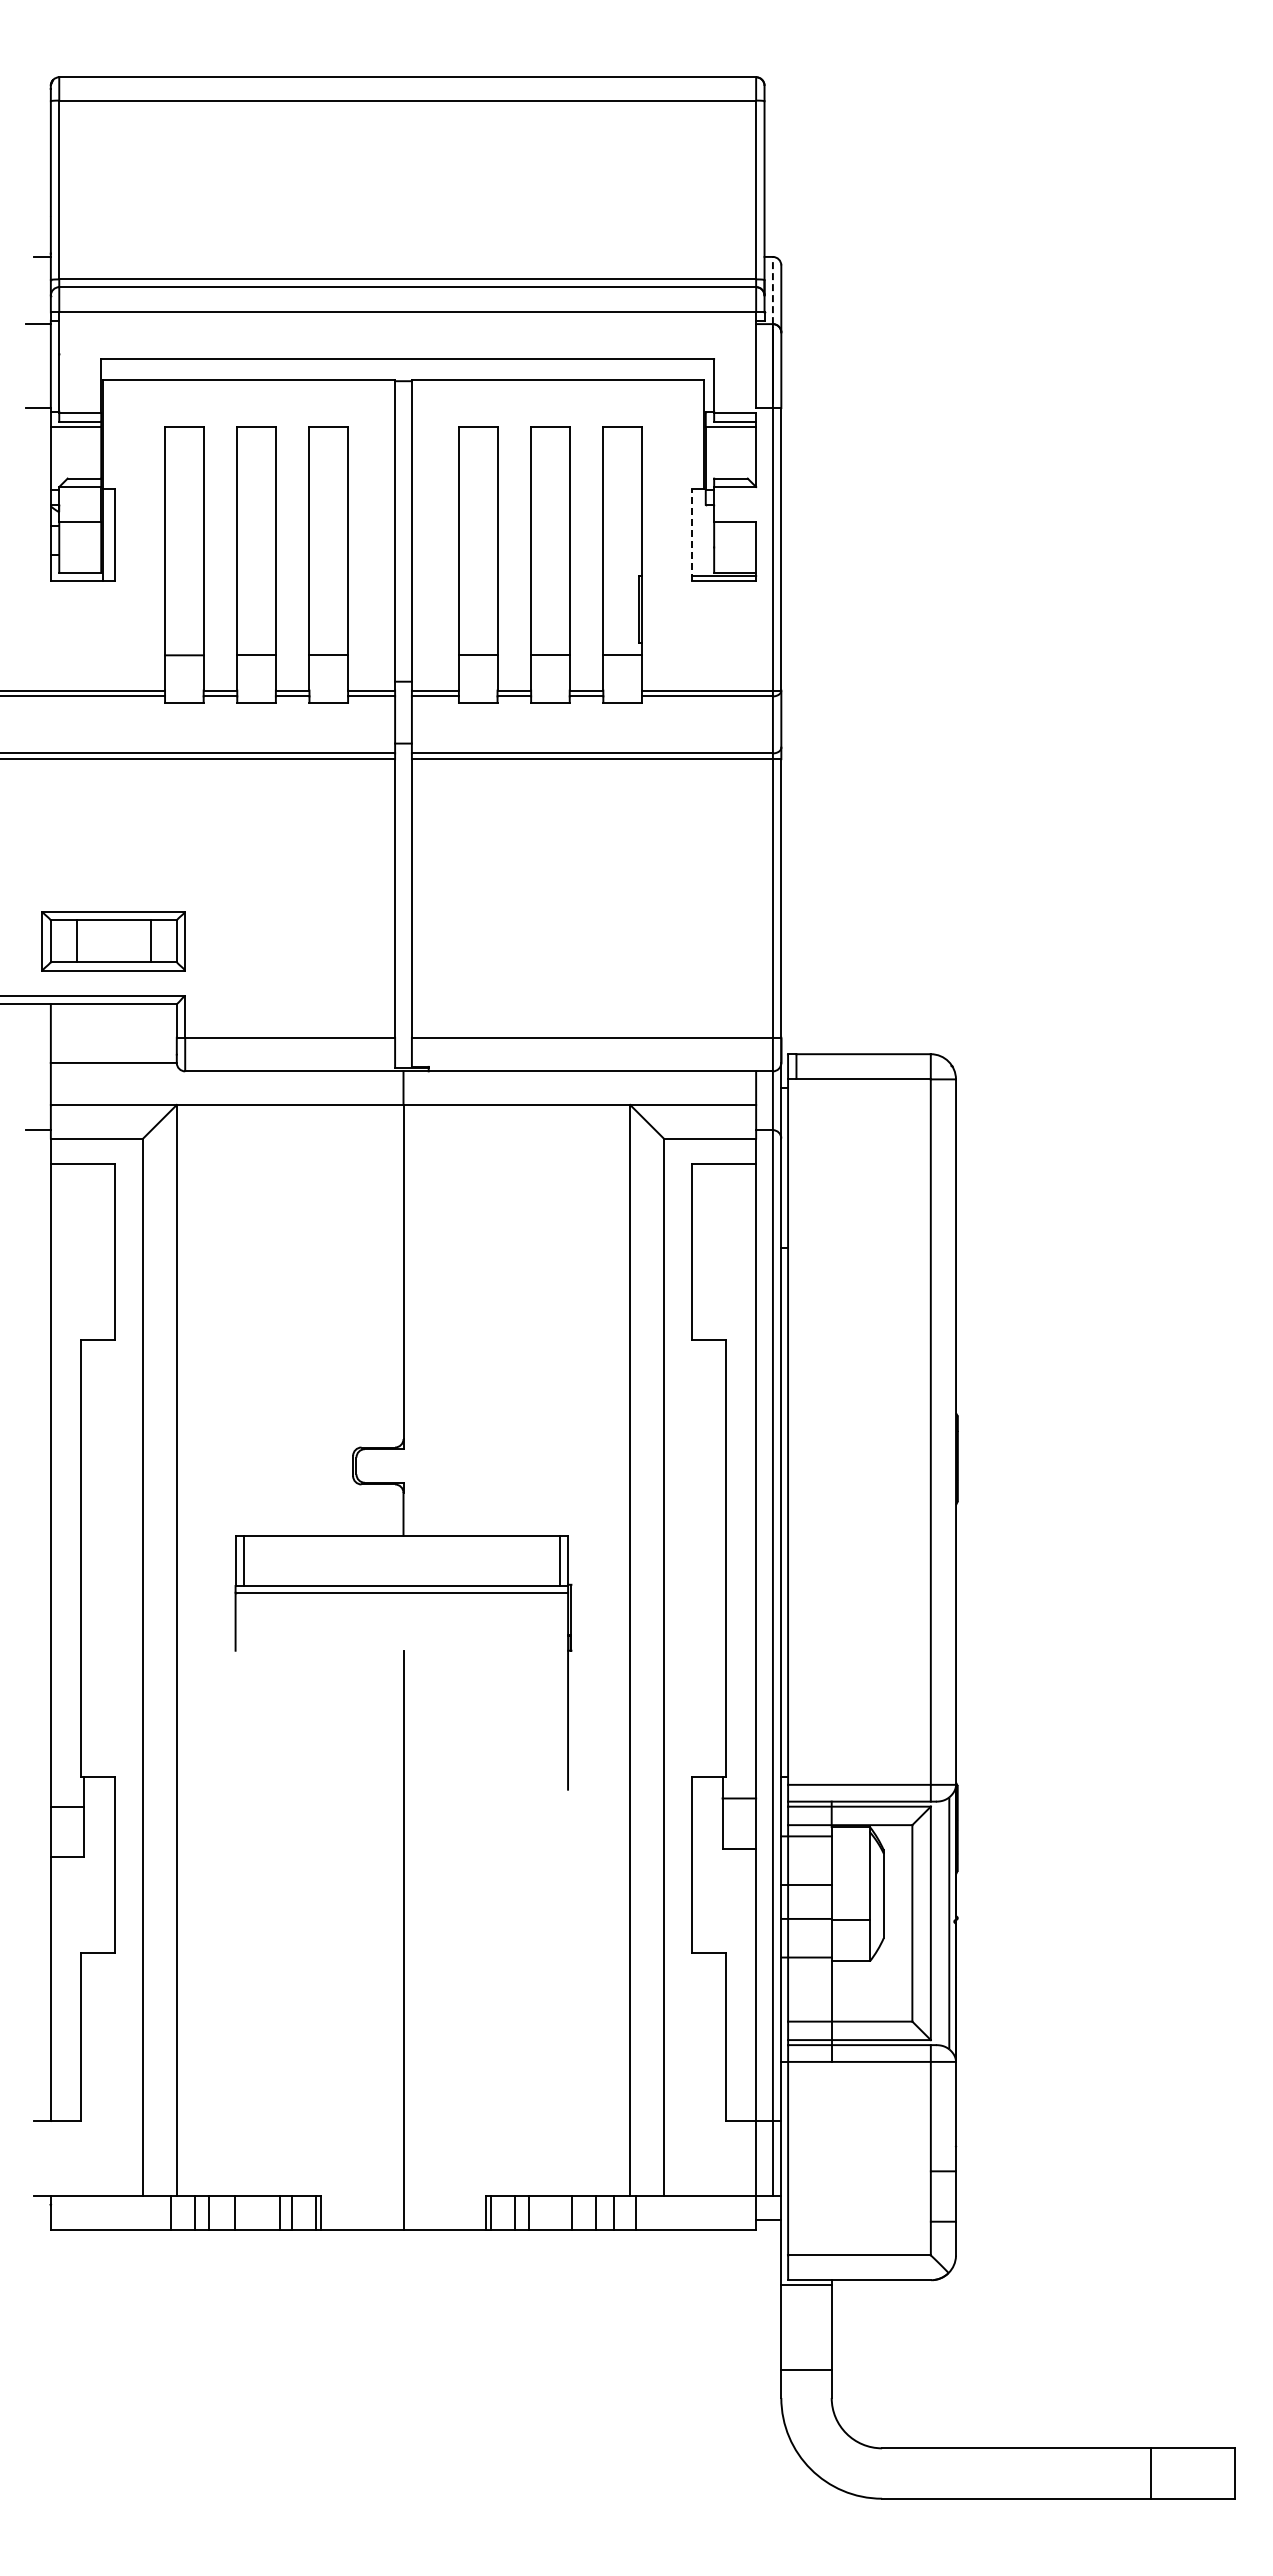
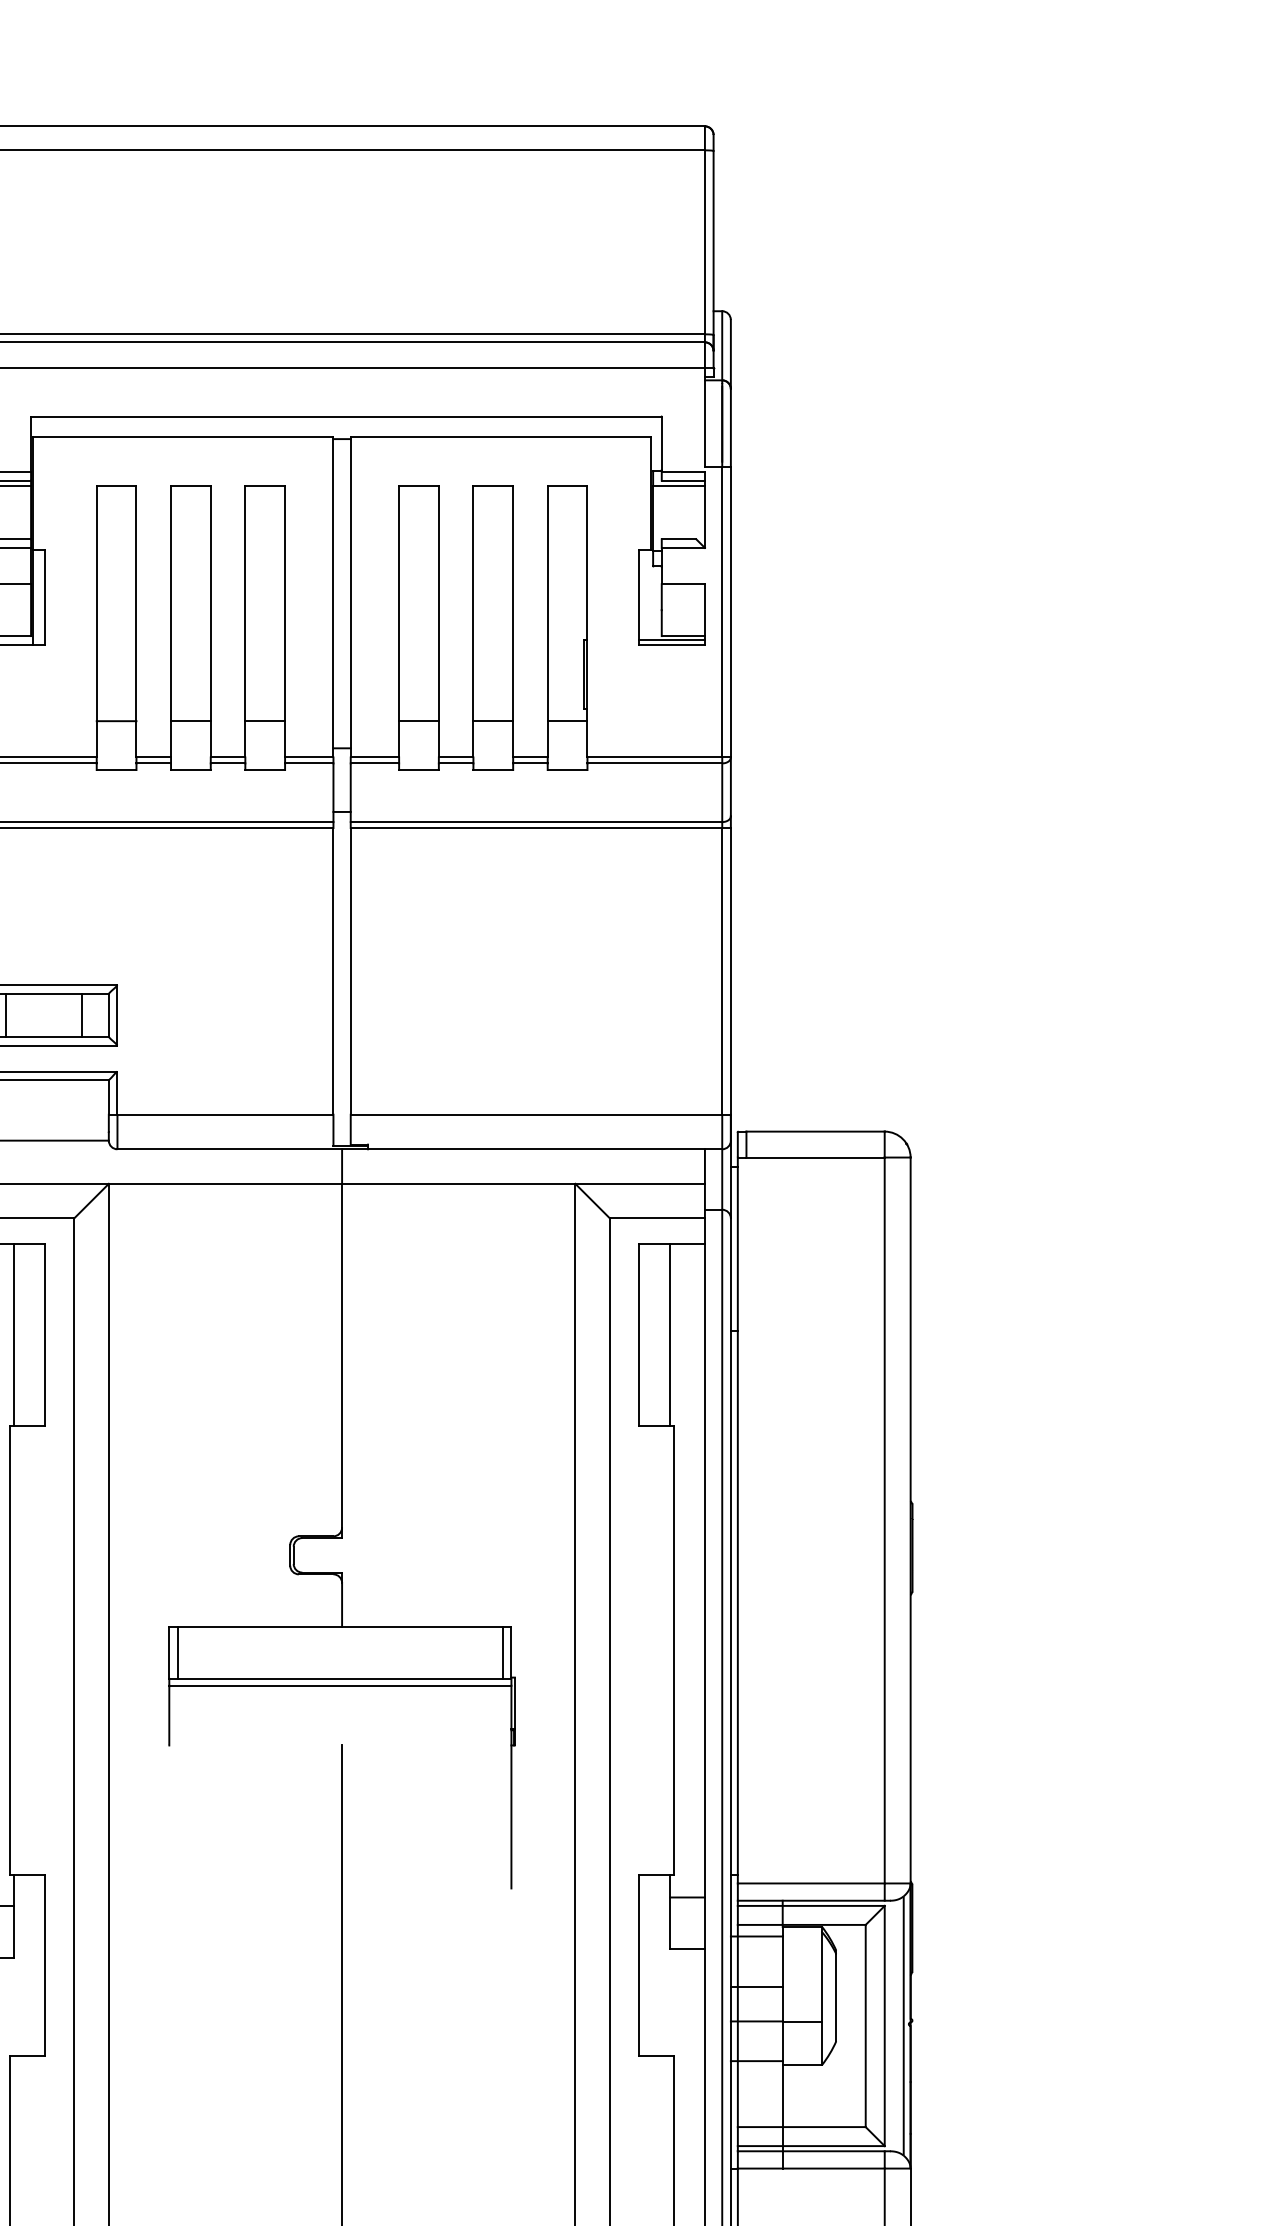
line: (772, 290) -> (721, 345), dashed -> solid
line: (692, 534) -> (639, 596), dashed -> solid
line: (84, 1251) -> (13, 1334), added
line: (722, 1251) -> (670, 1334), added

